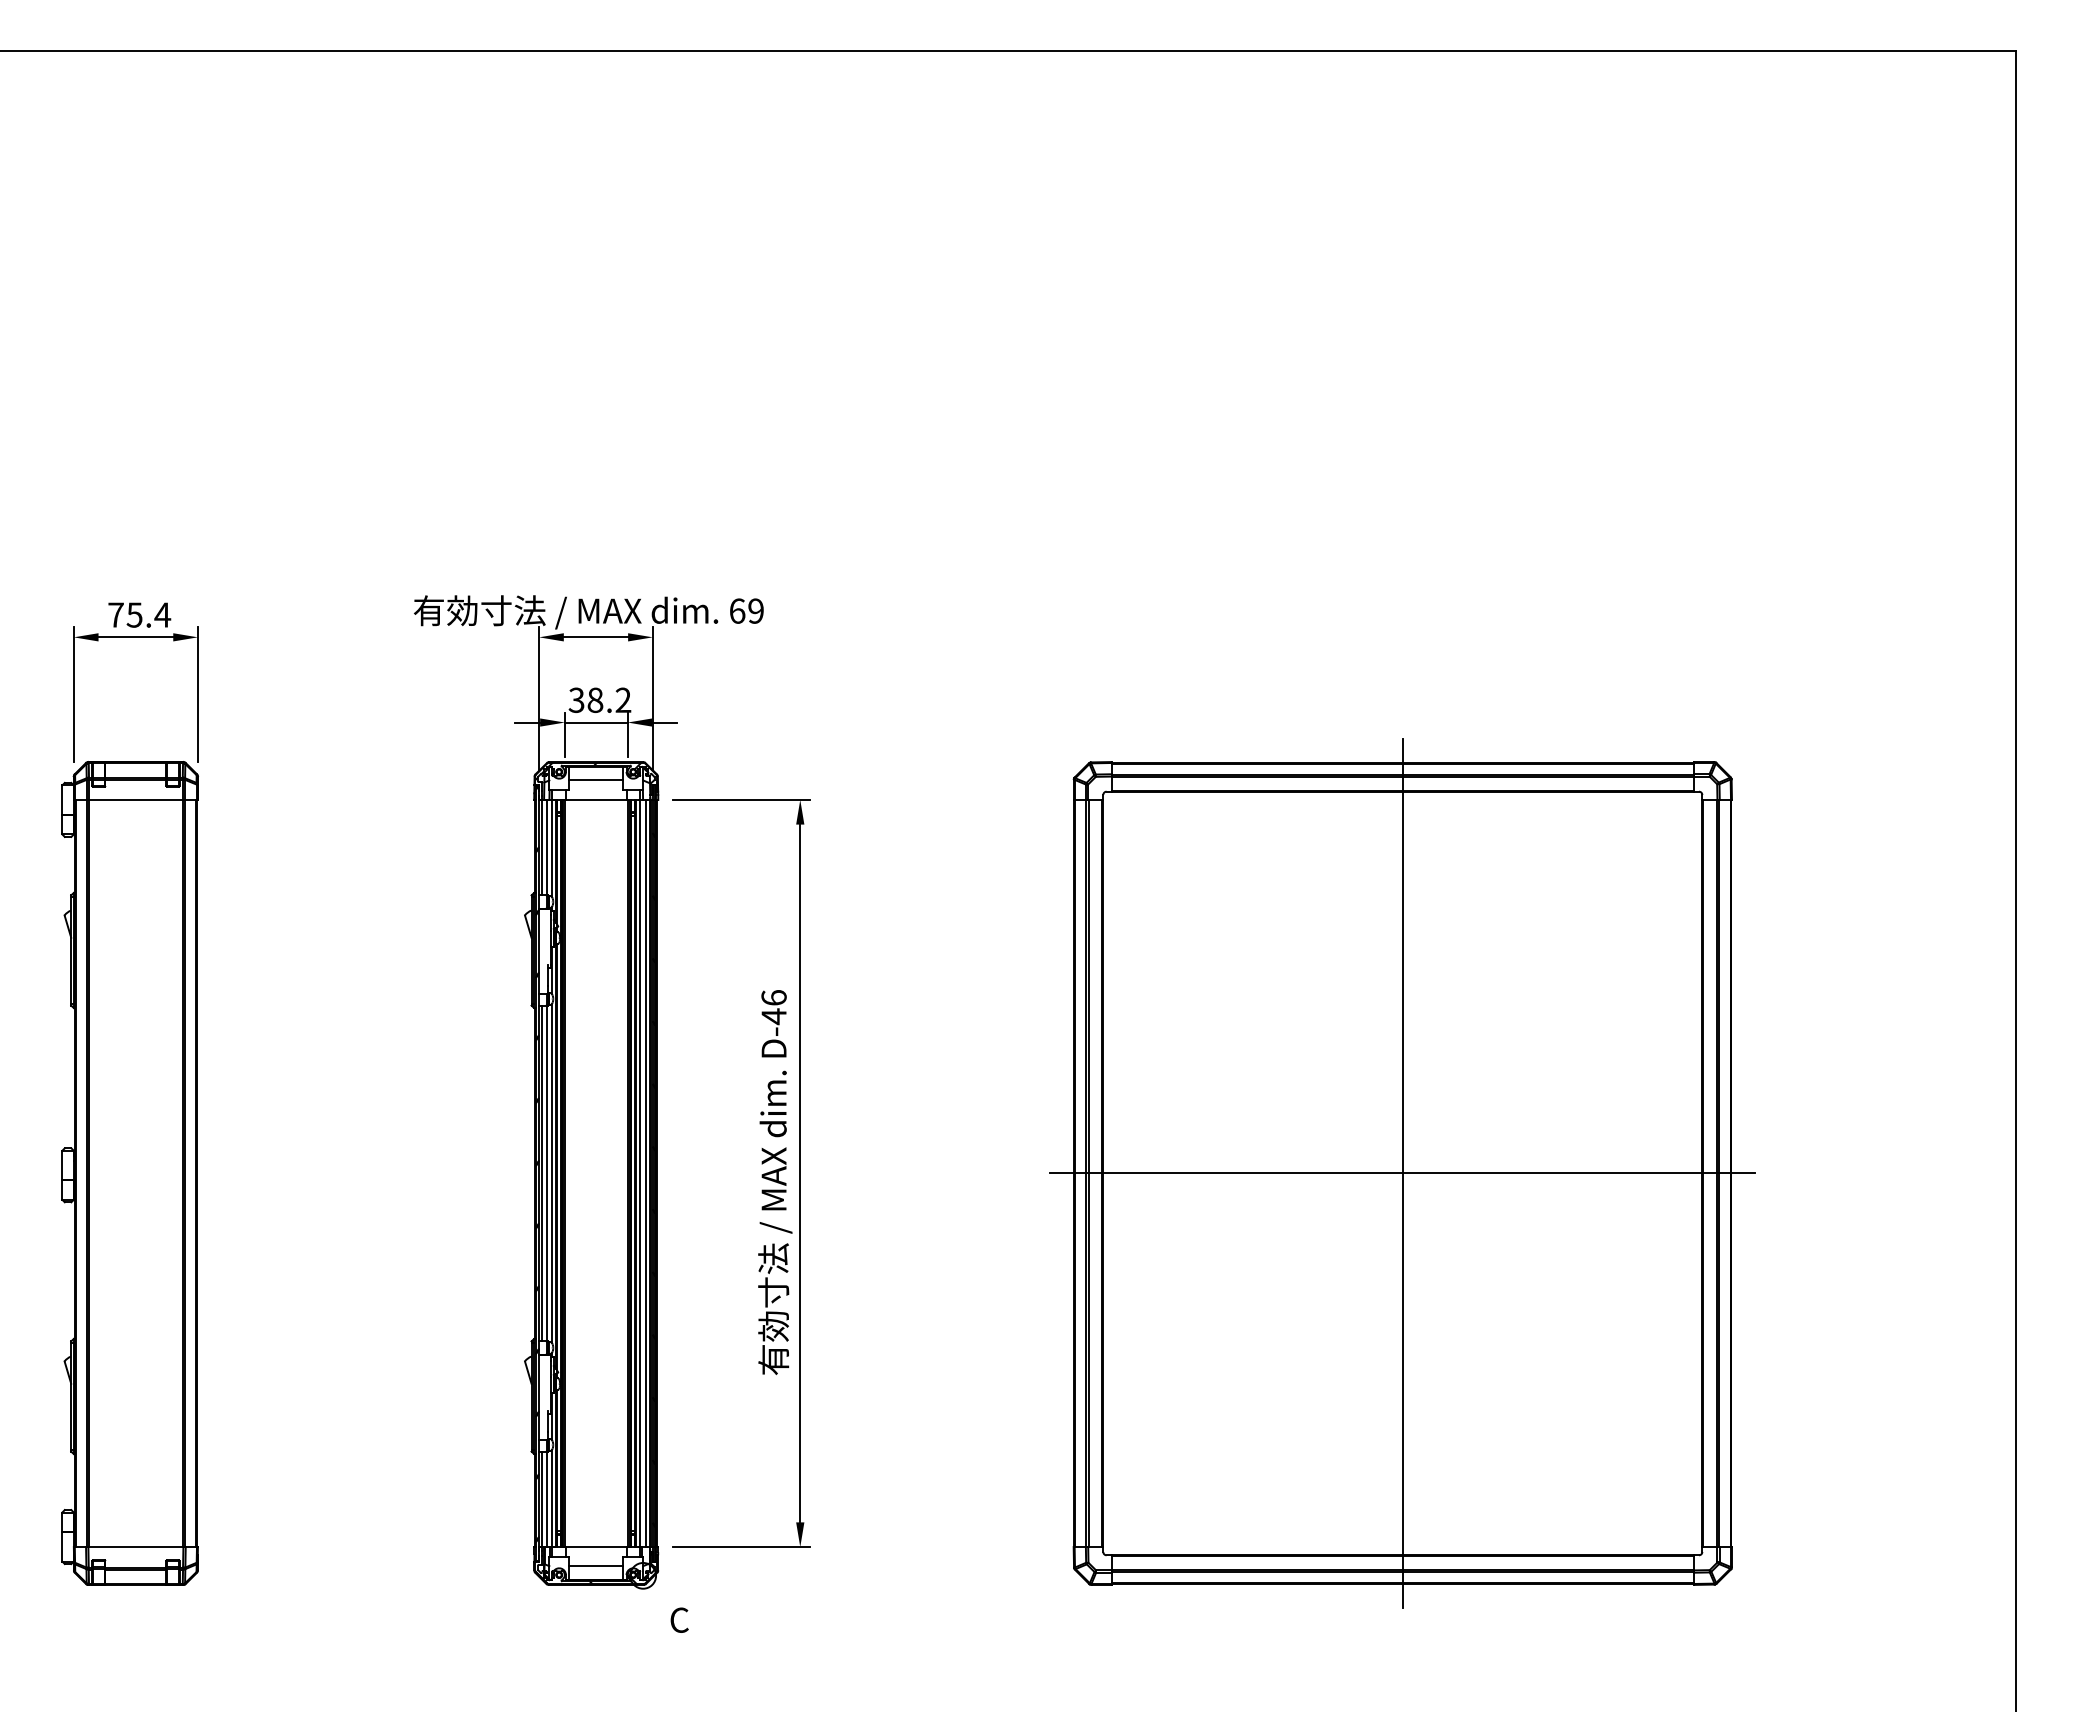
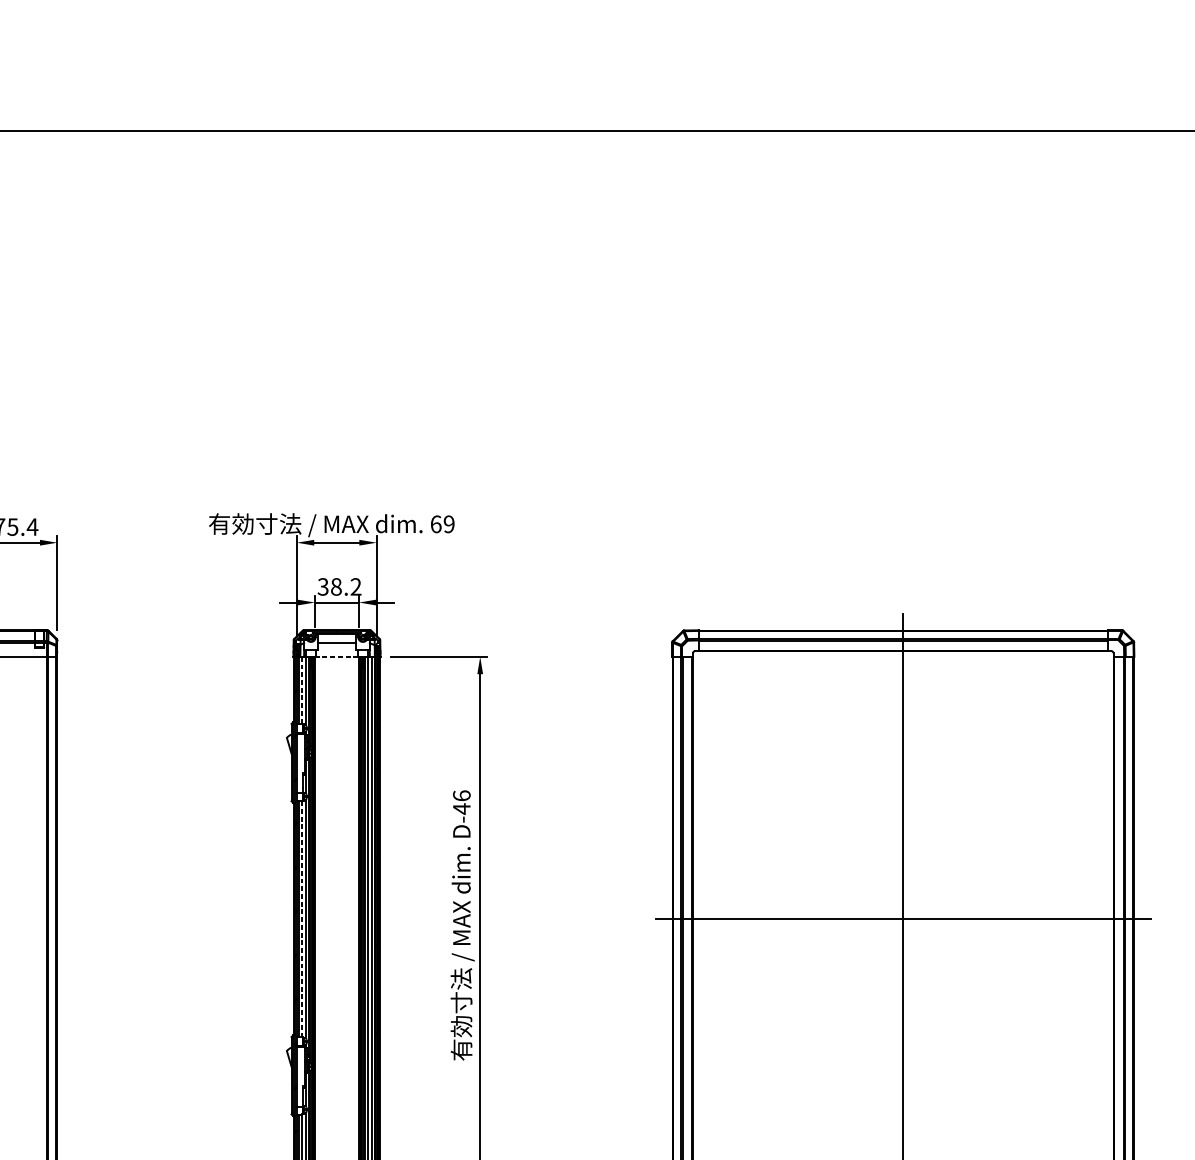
line: (595, 799) -> (336, 656), solid -> dashed
line: (546, 847) -> (302, 690), solid -> dashed
line: (546, 1173) -> (302, 919), solid -> dashed

